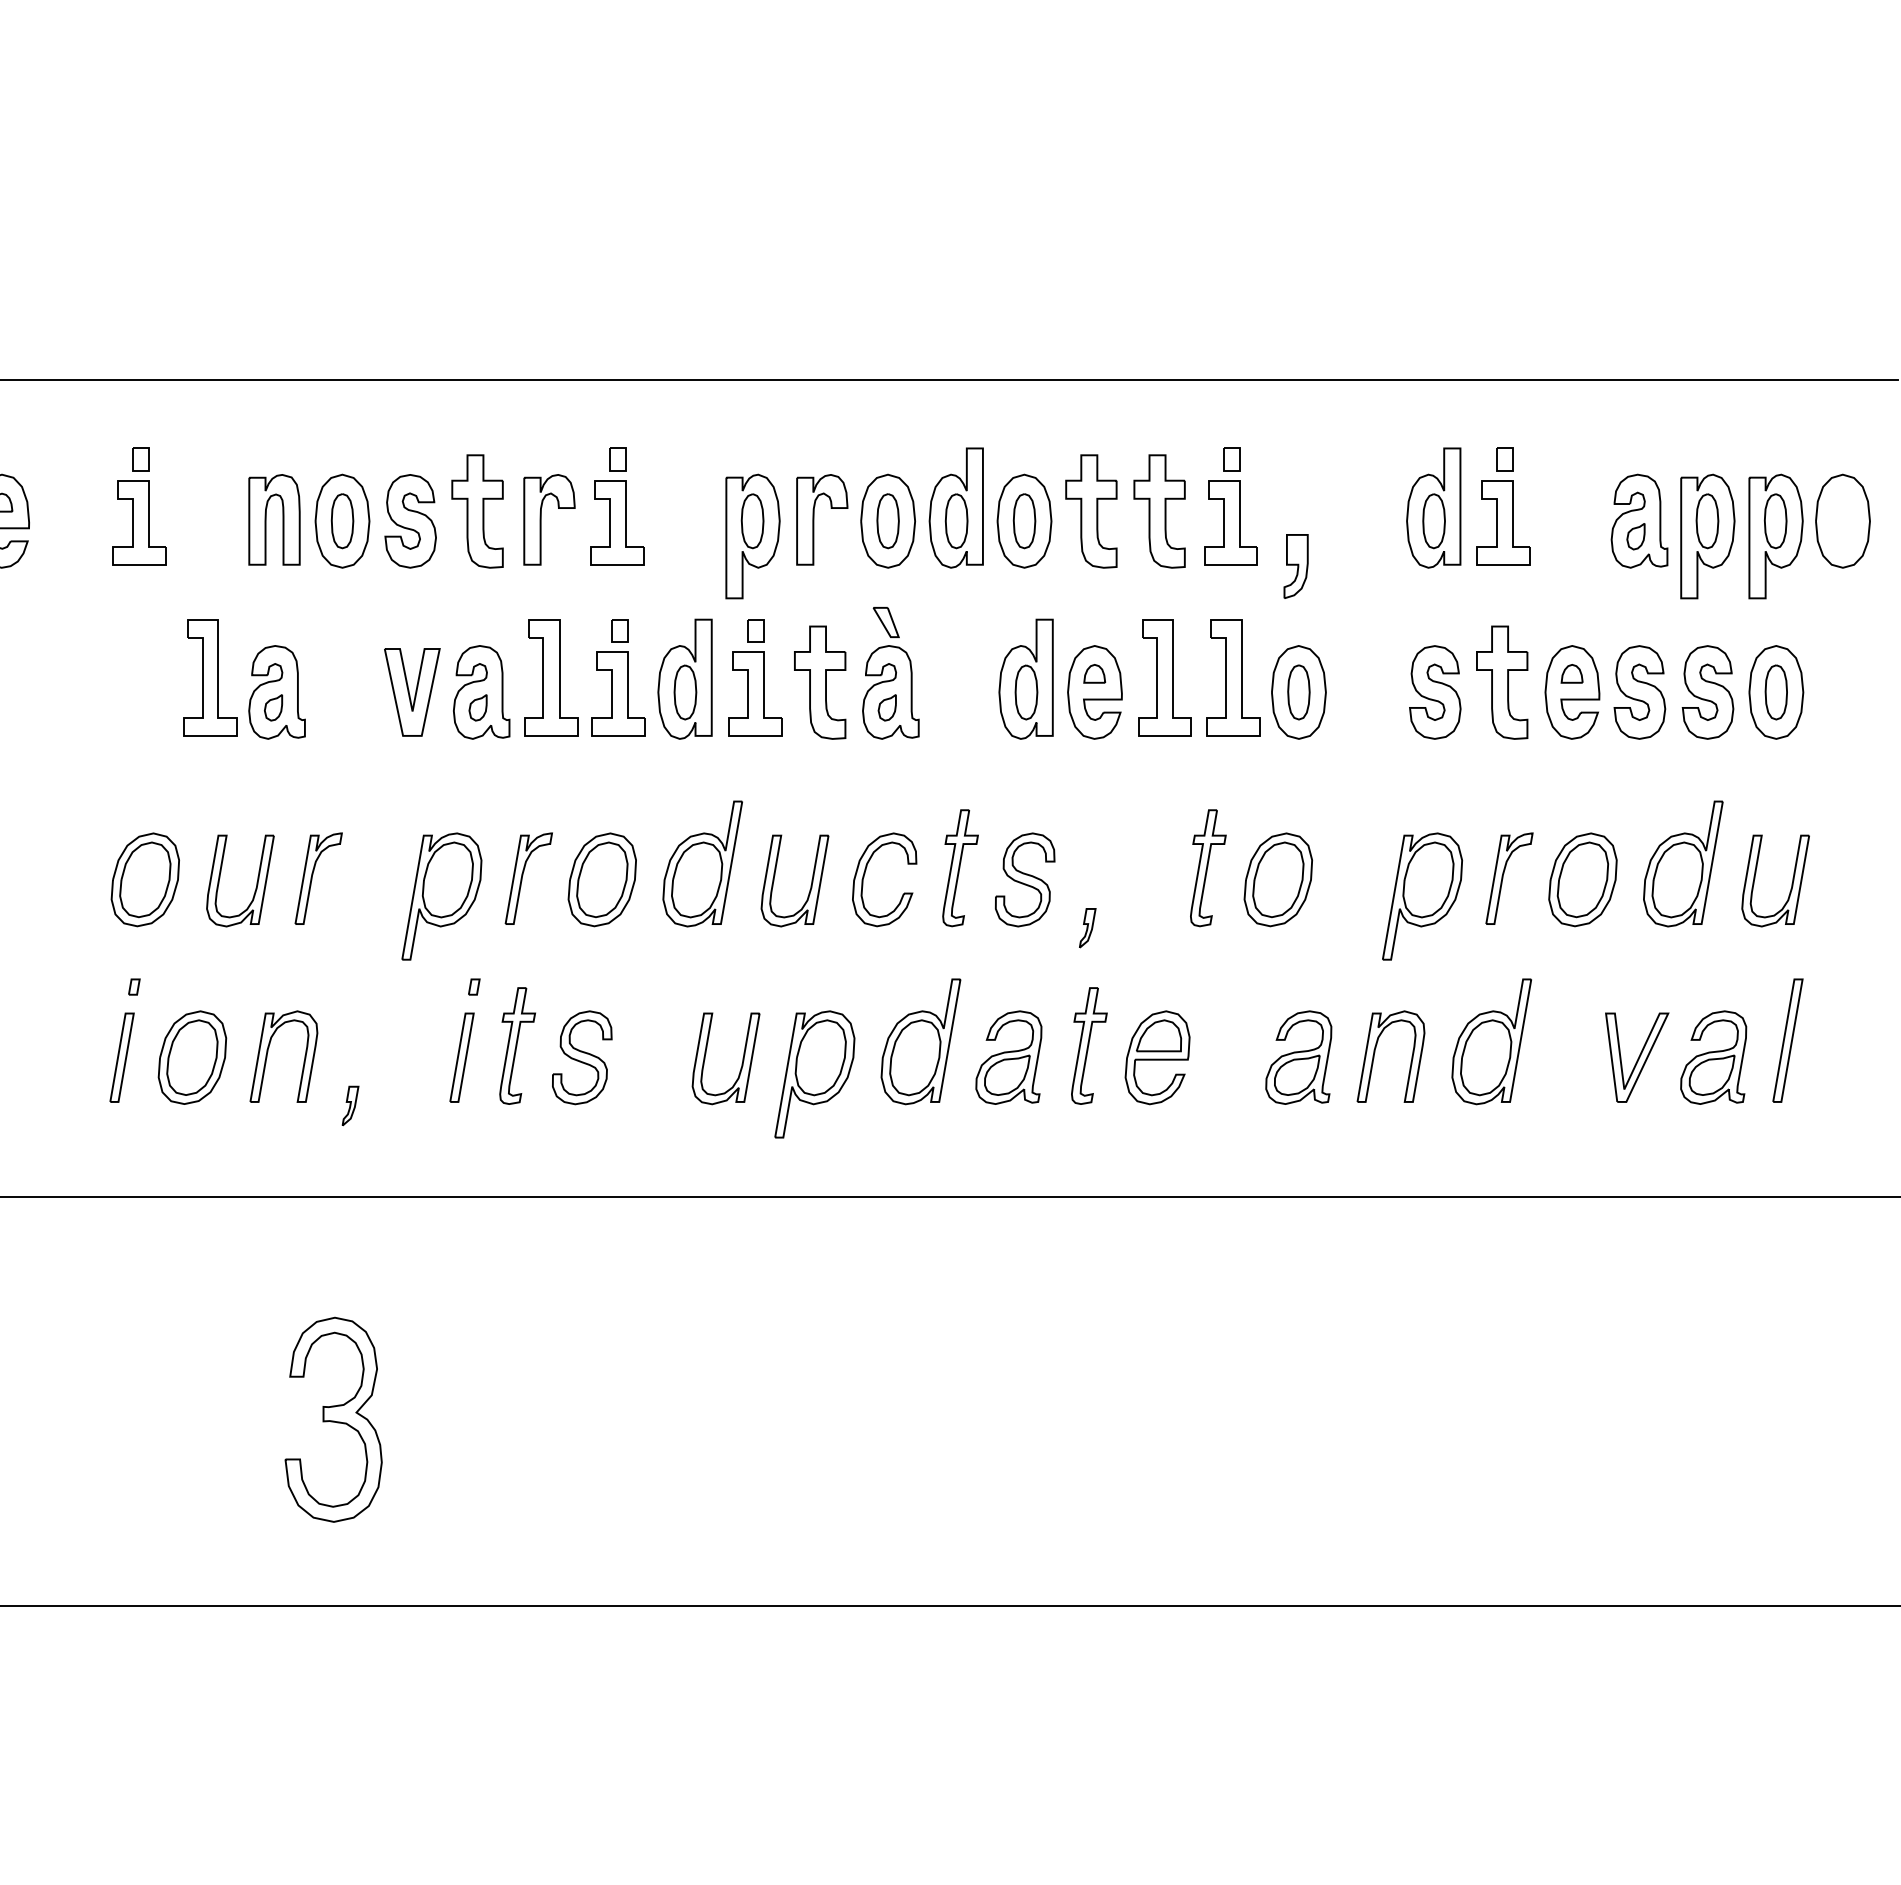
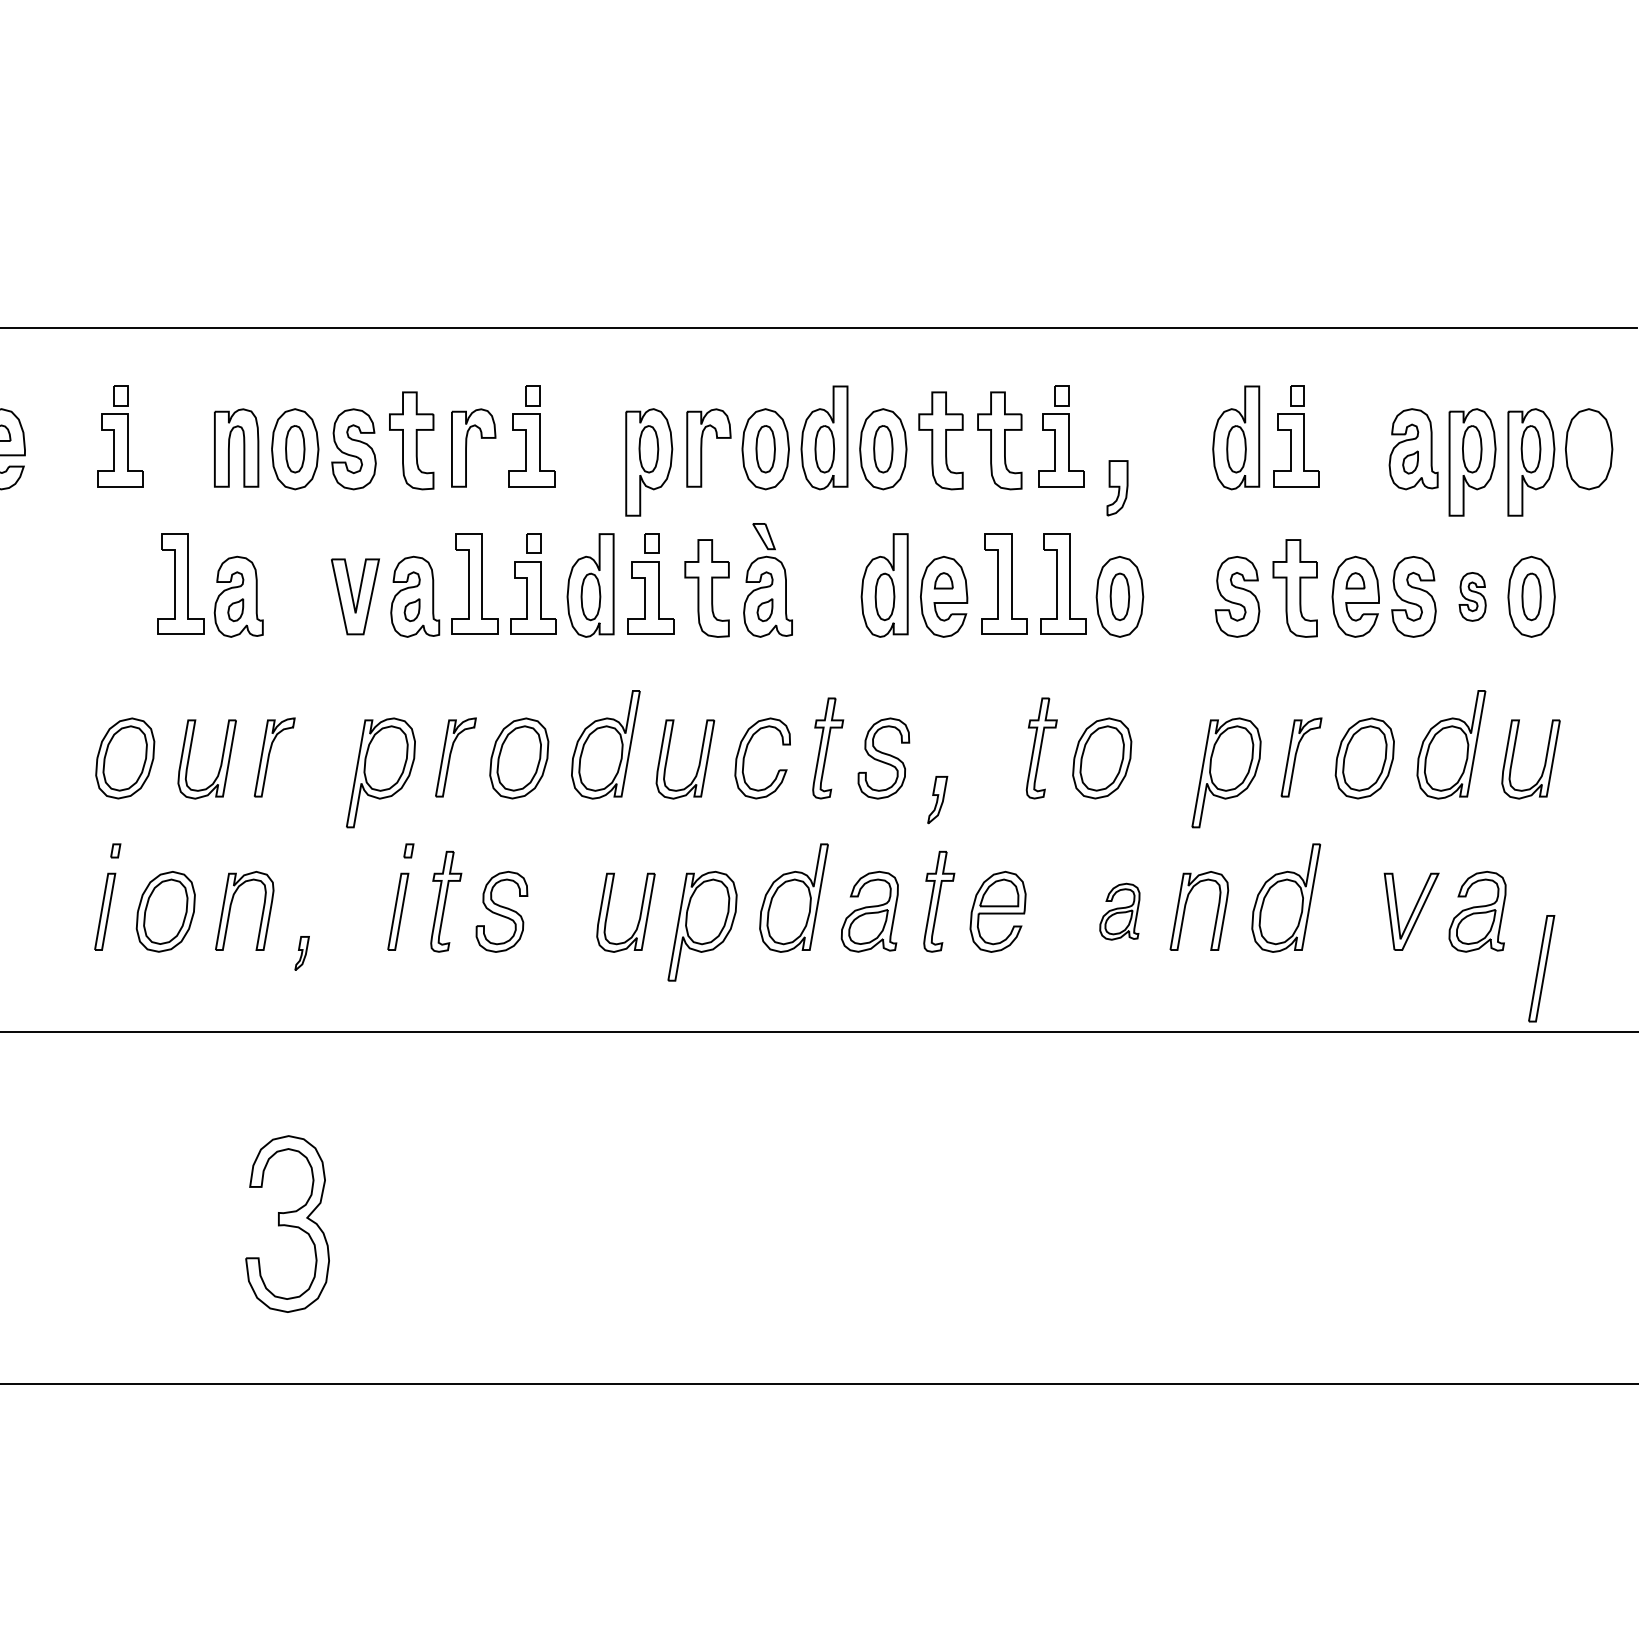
part: (1707, 692) -> (1472, 596), size x0.6
part: (1087, 928) -> (937, 800), size x1.4
part: (1787, 1040) -> (1541, 968), moved
part: (1298, 1057) -> (1119, 911), size x0.7

